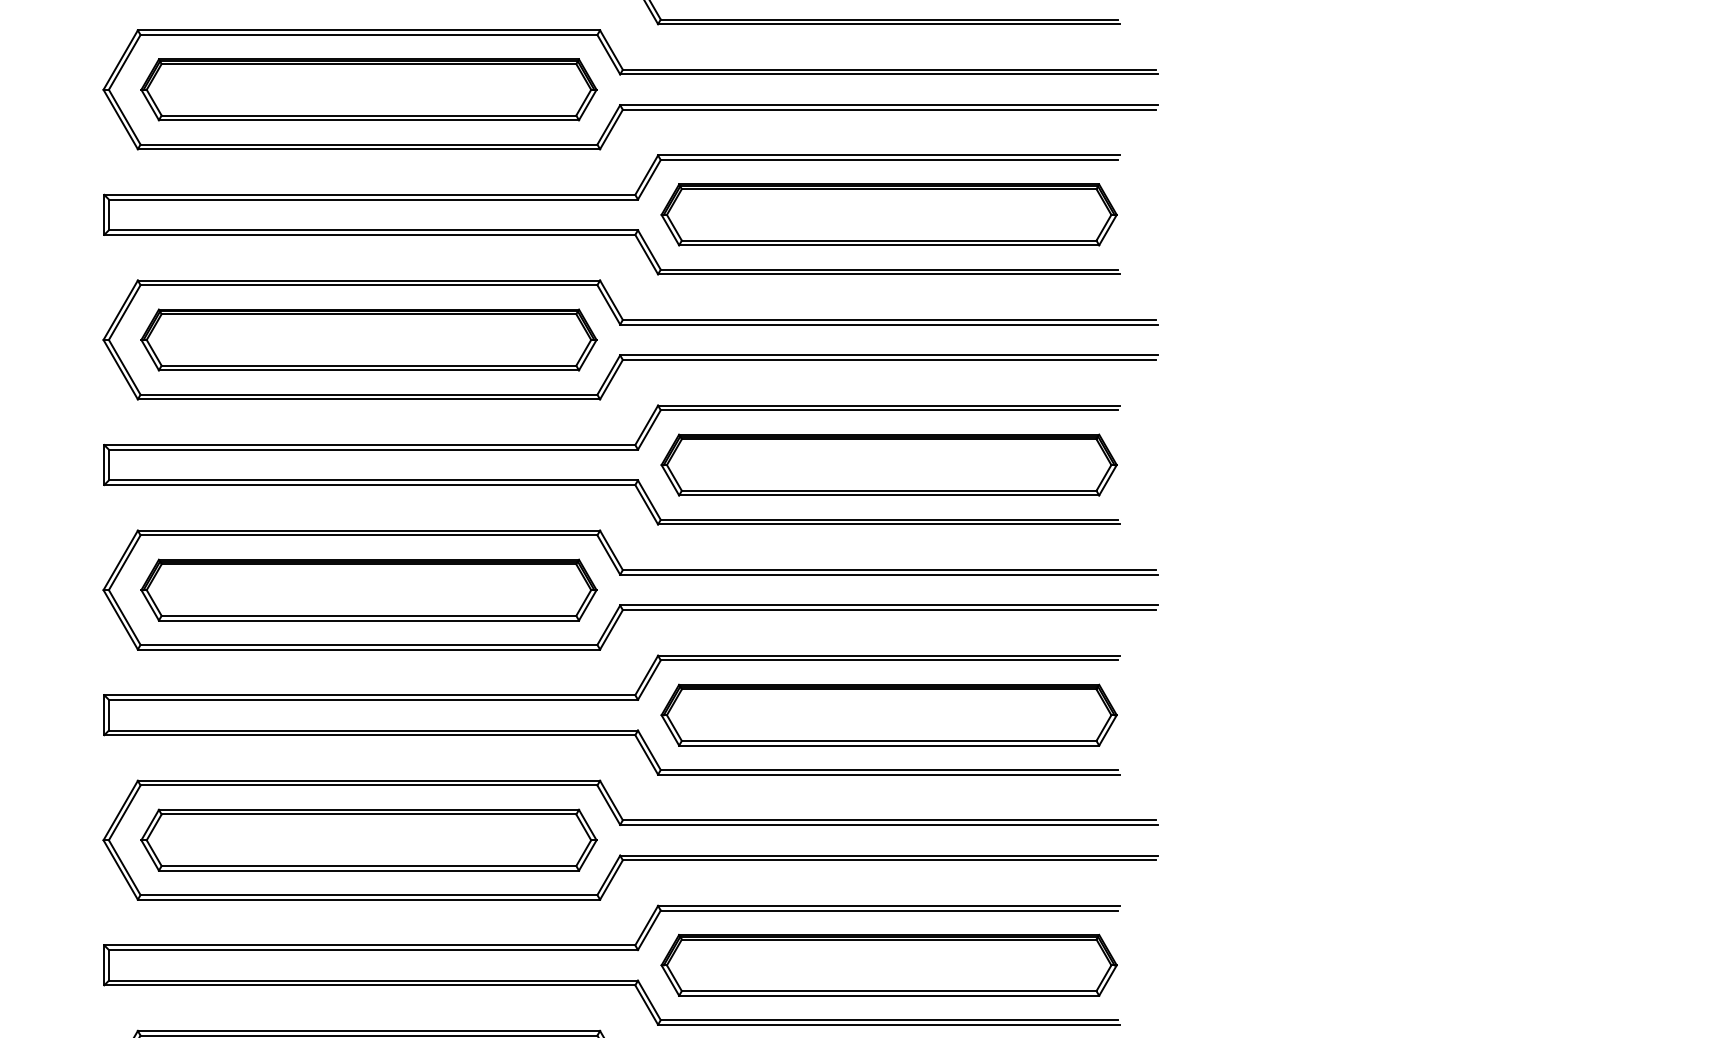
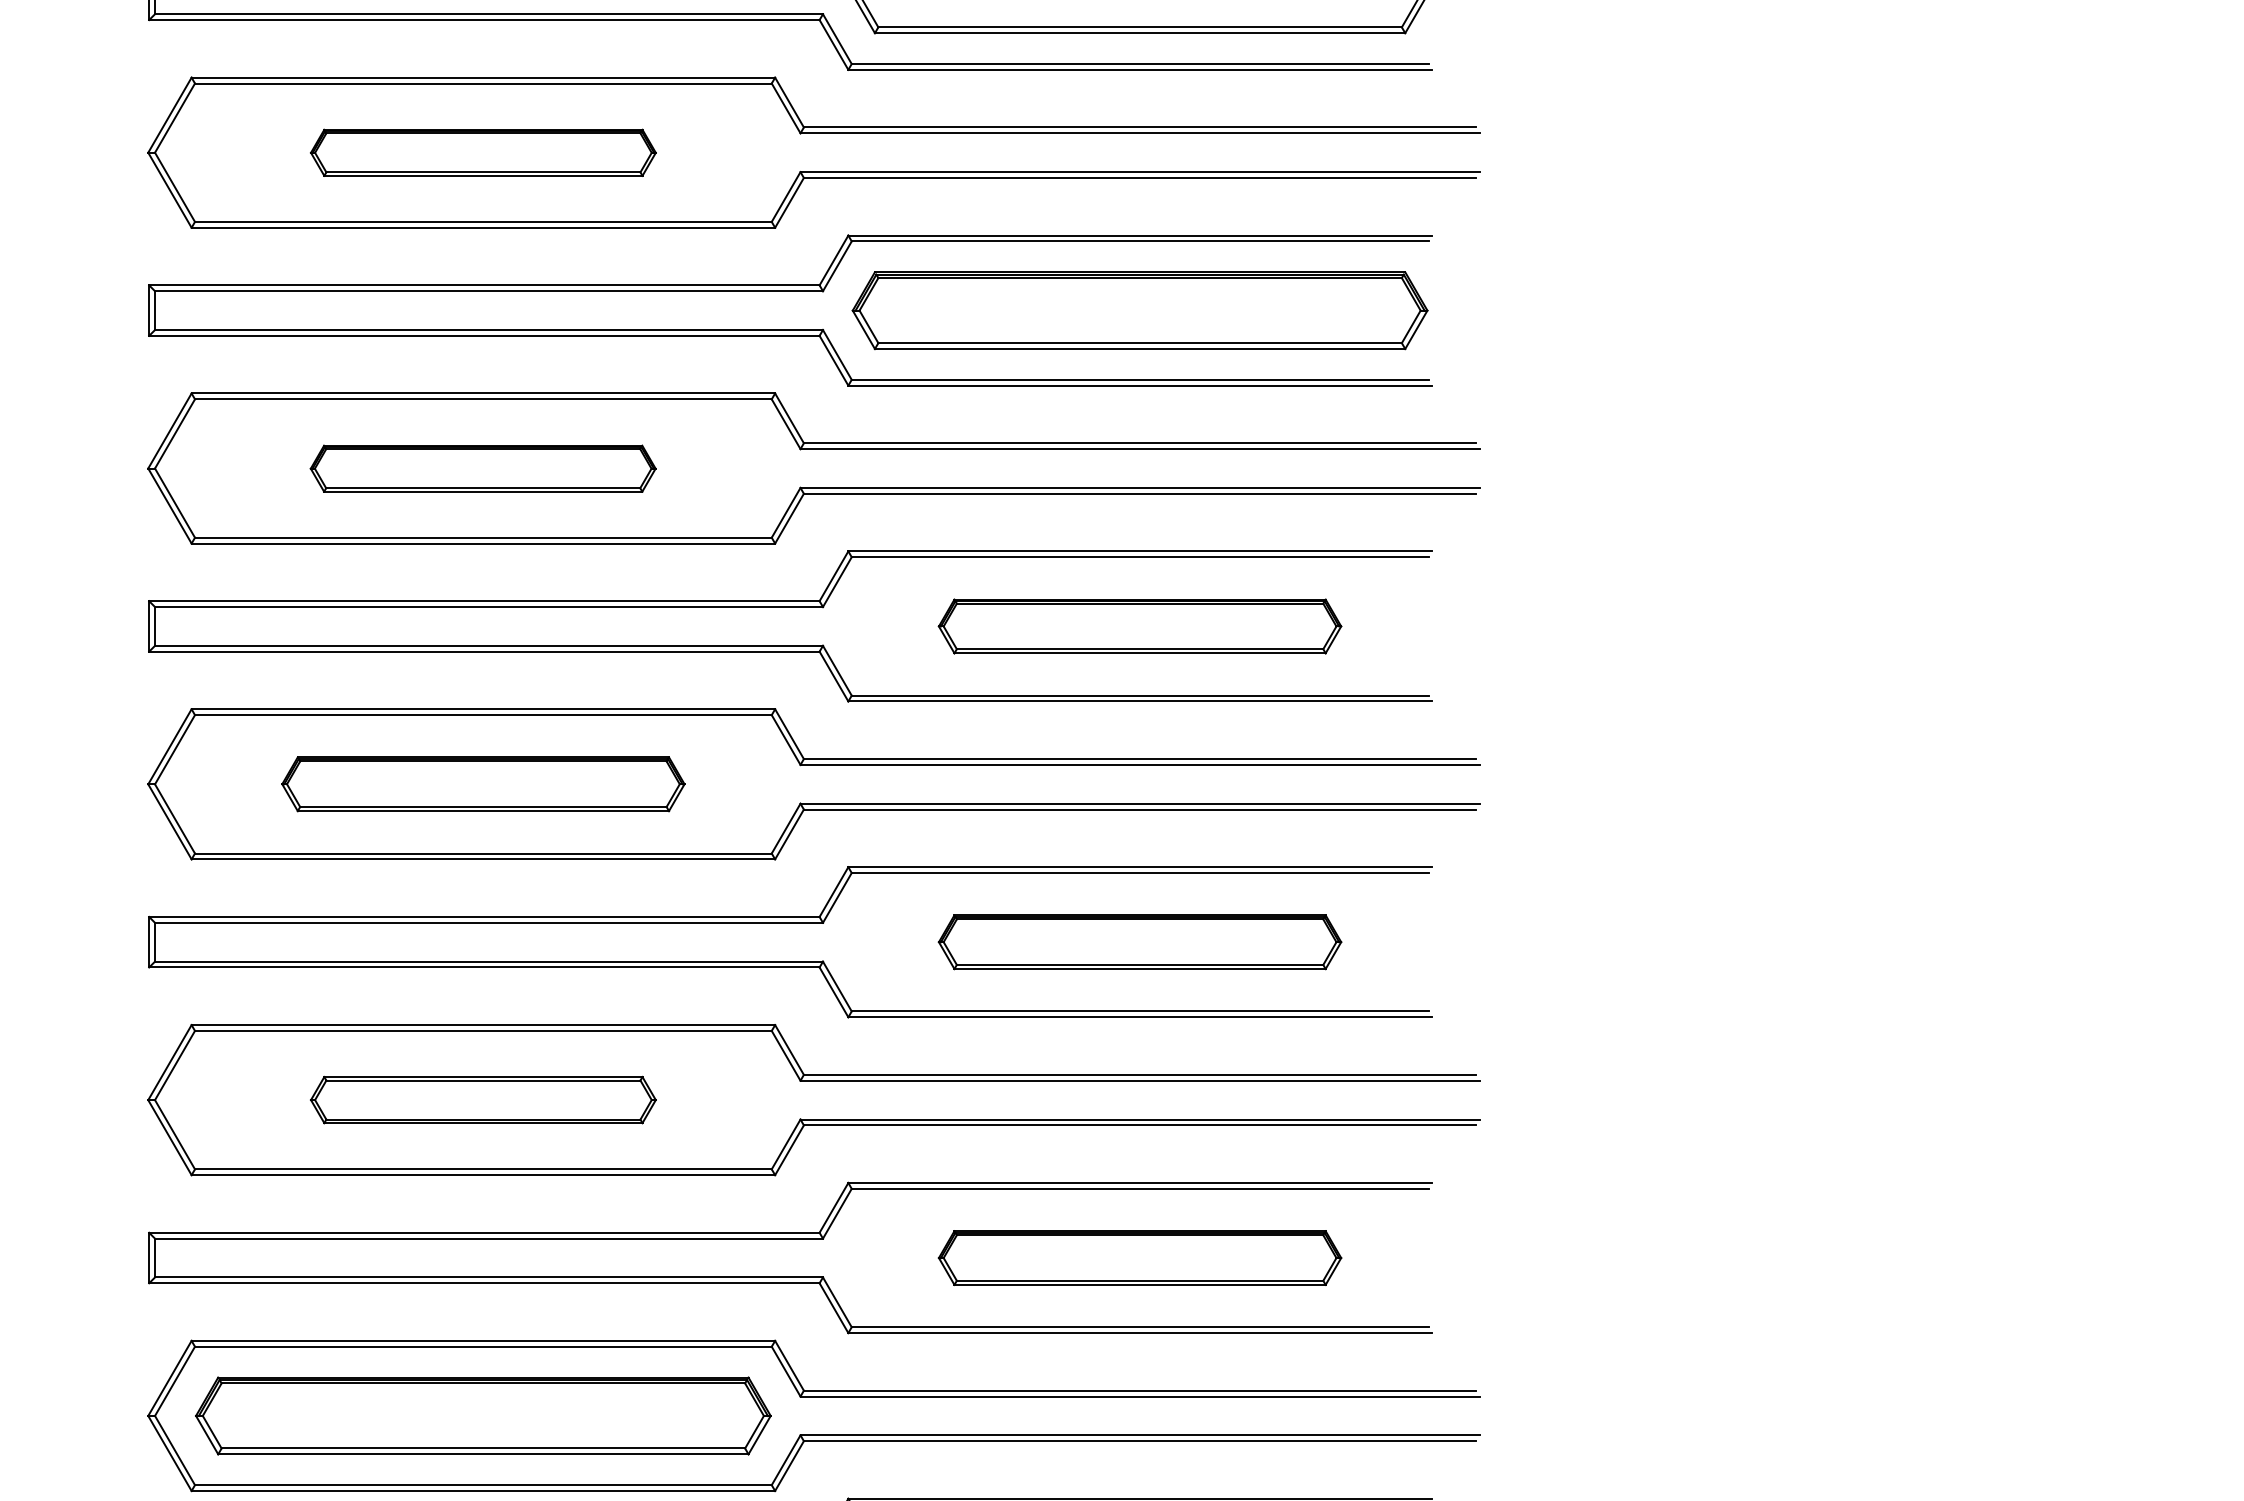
part: (369, 89) -> (483, 152), size x0.6
part: (368, 339) -> (482, 468), size x0.6
part: (888, 465) -> (1139, 626), size x0.7
part: (369, 589) -> (483, 783), size x0.7
part: (888, 714) -> (1139, 941), size x0.7
part: (369, 839) -> (483, 1099), size x0.6
part: (888, 964) -> (1139, 1257), size x0.7

